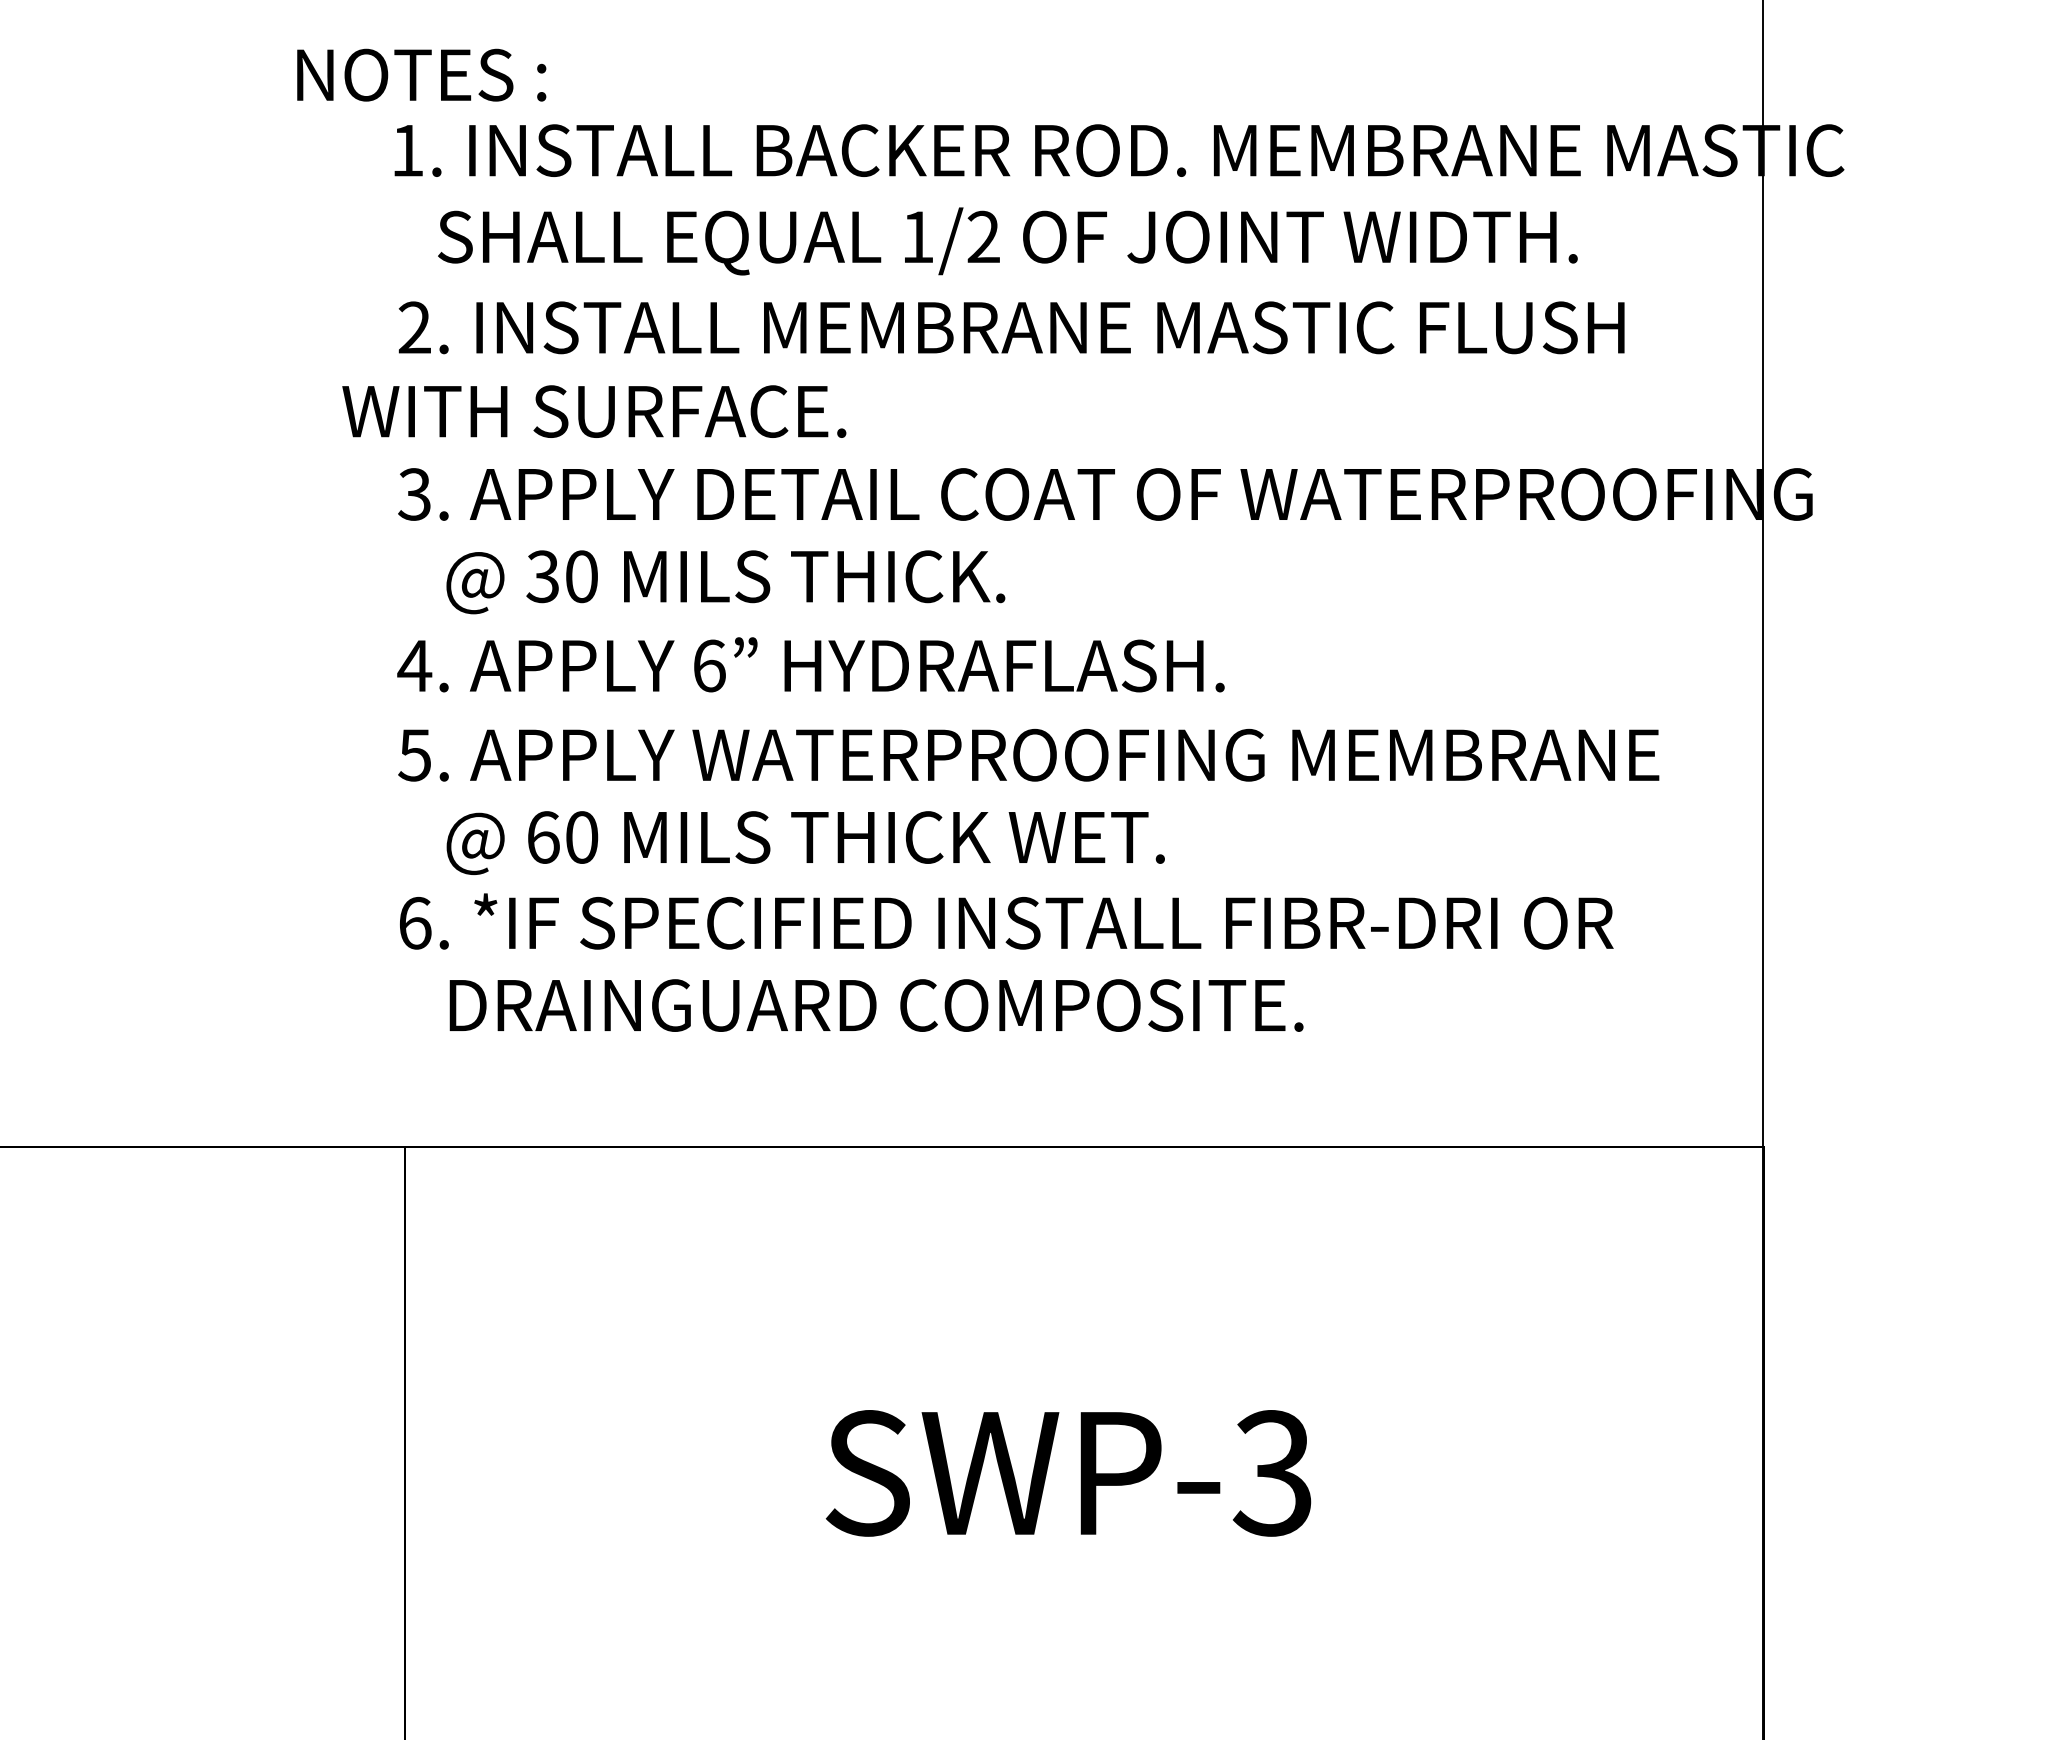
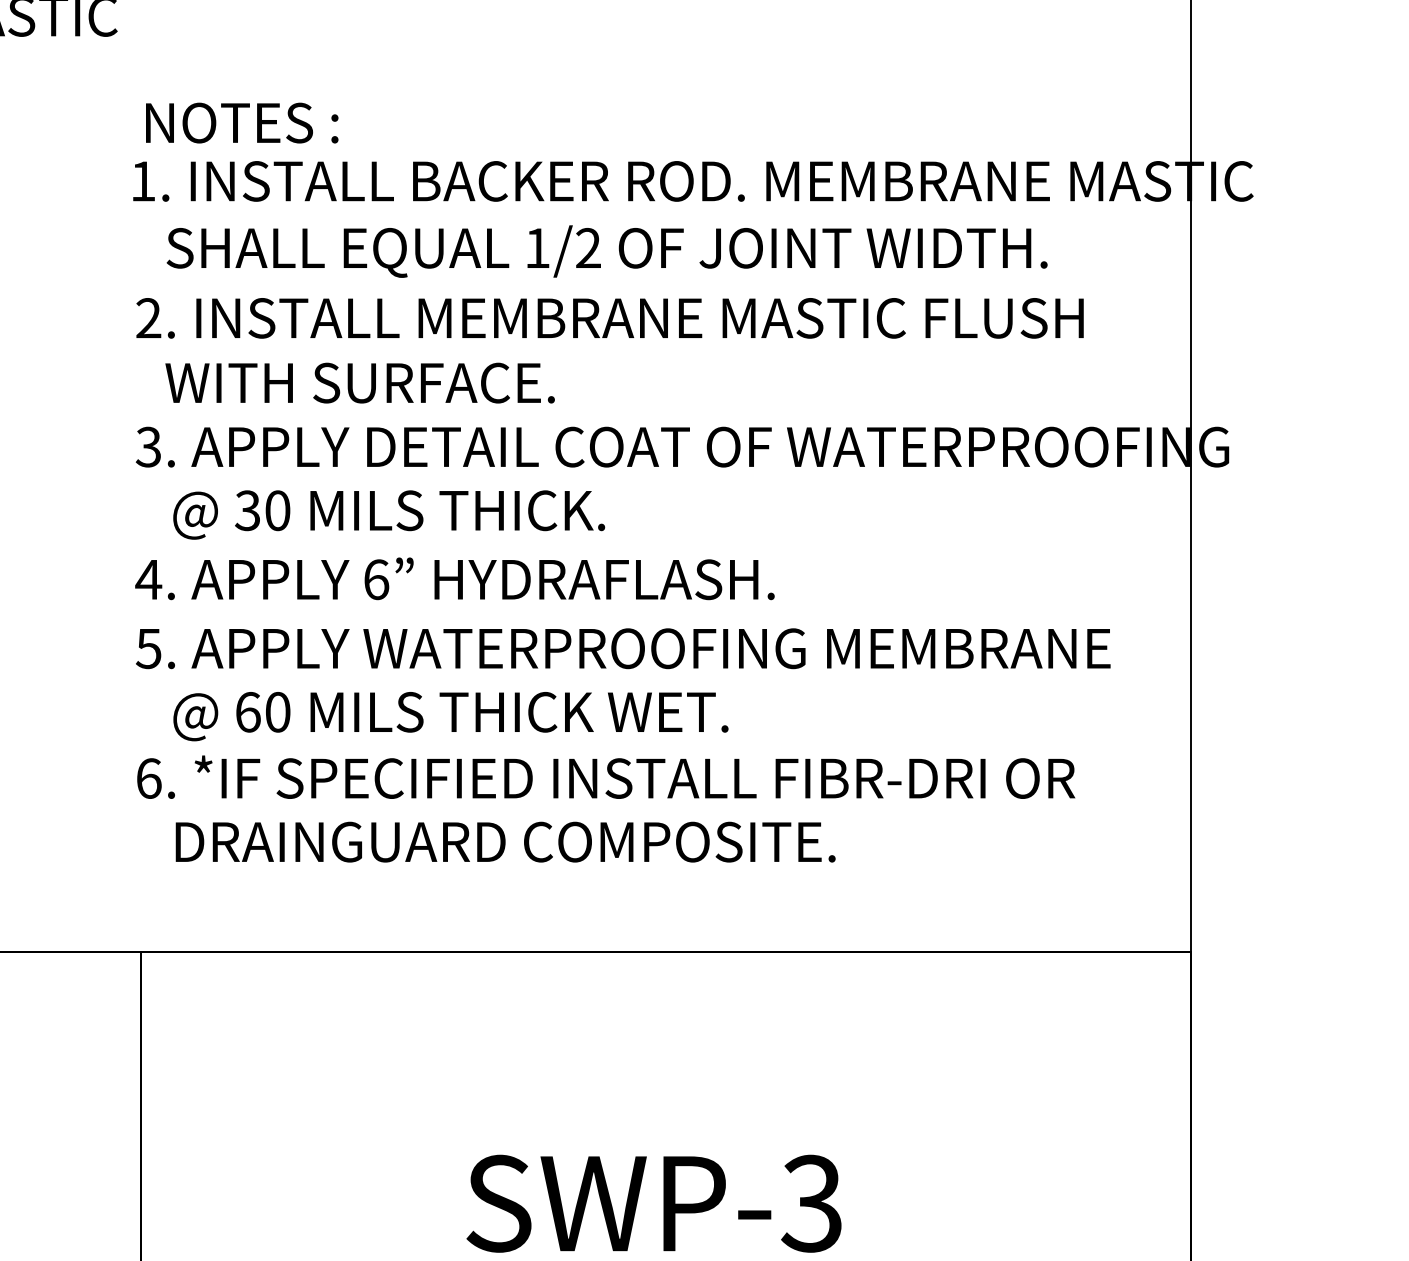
text: (421, 74) -> (242, 122), moved
text: (594, 411) -> (360, 383), moved

